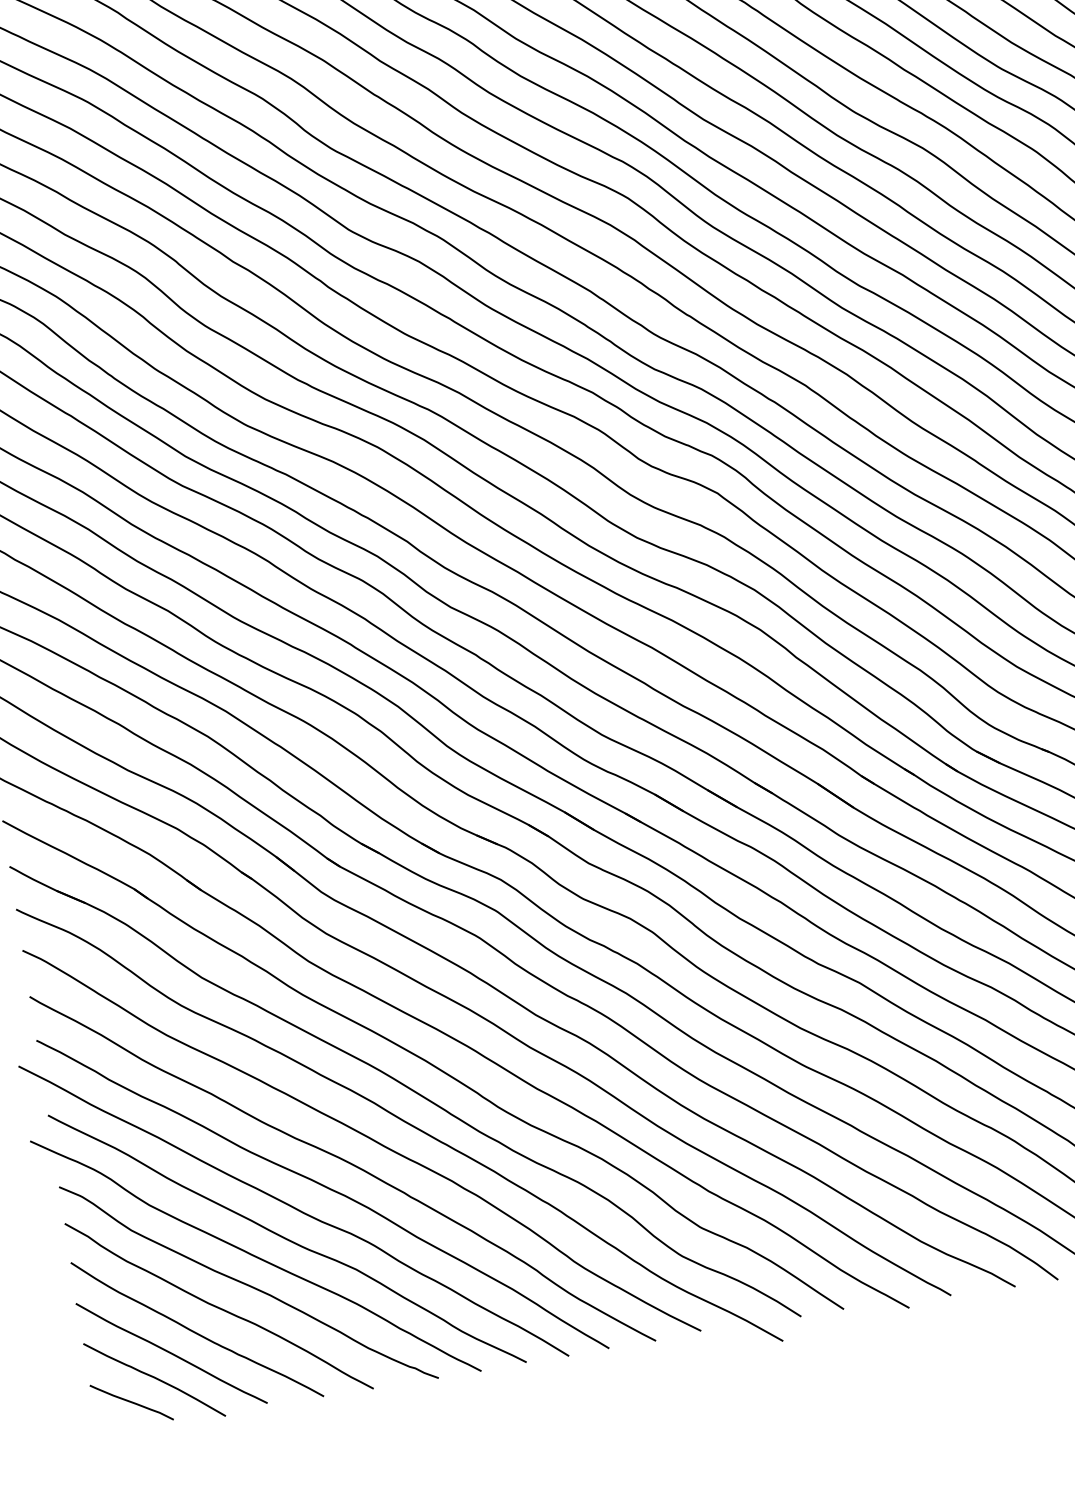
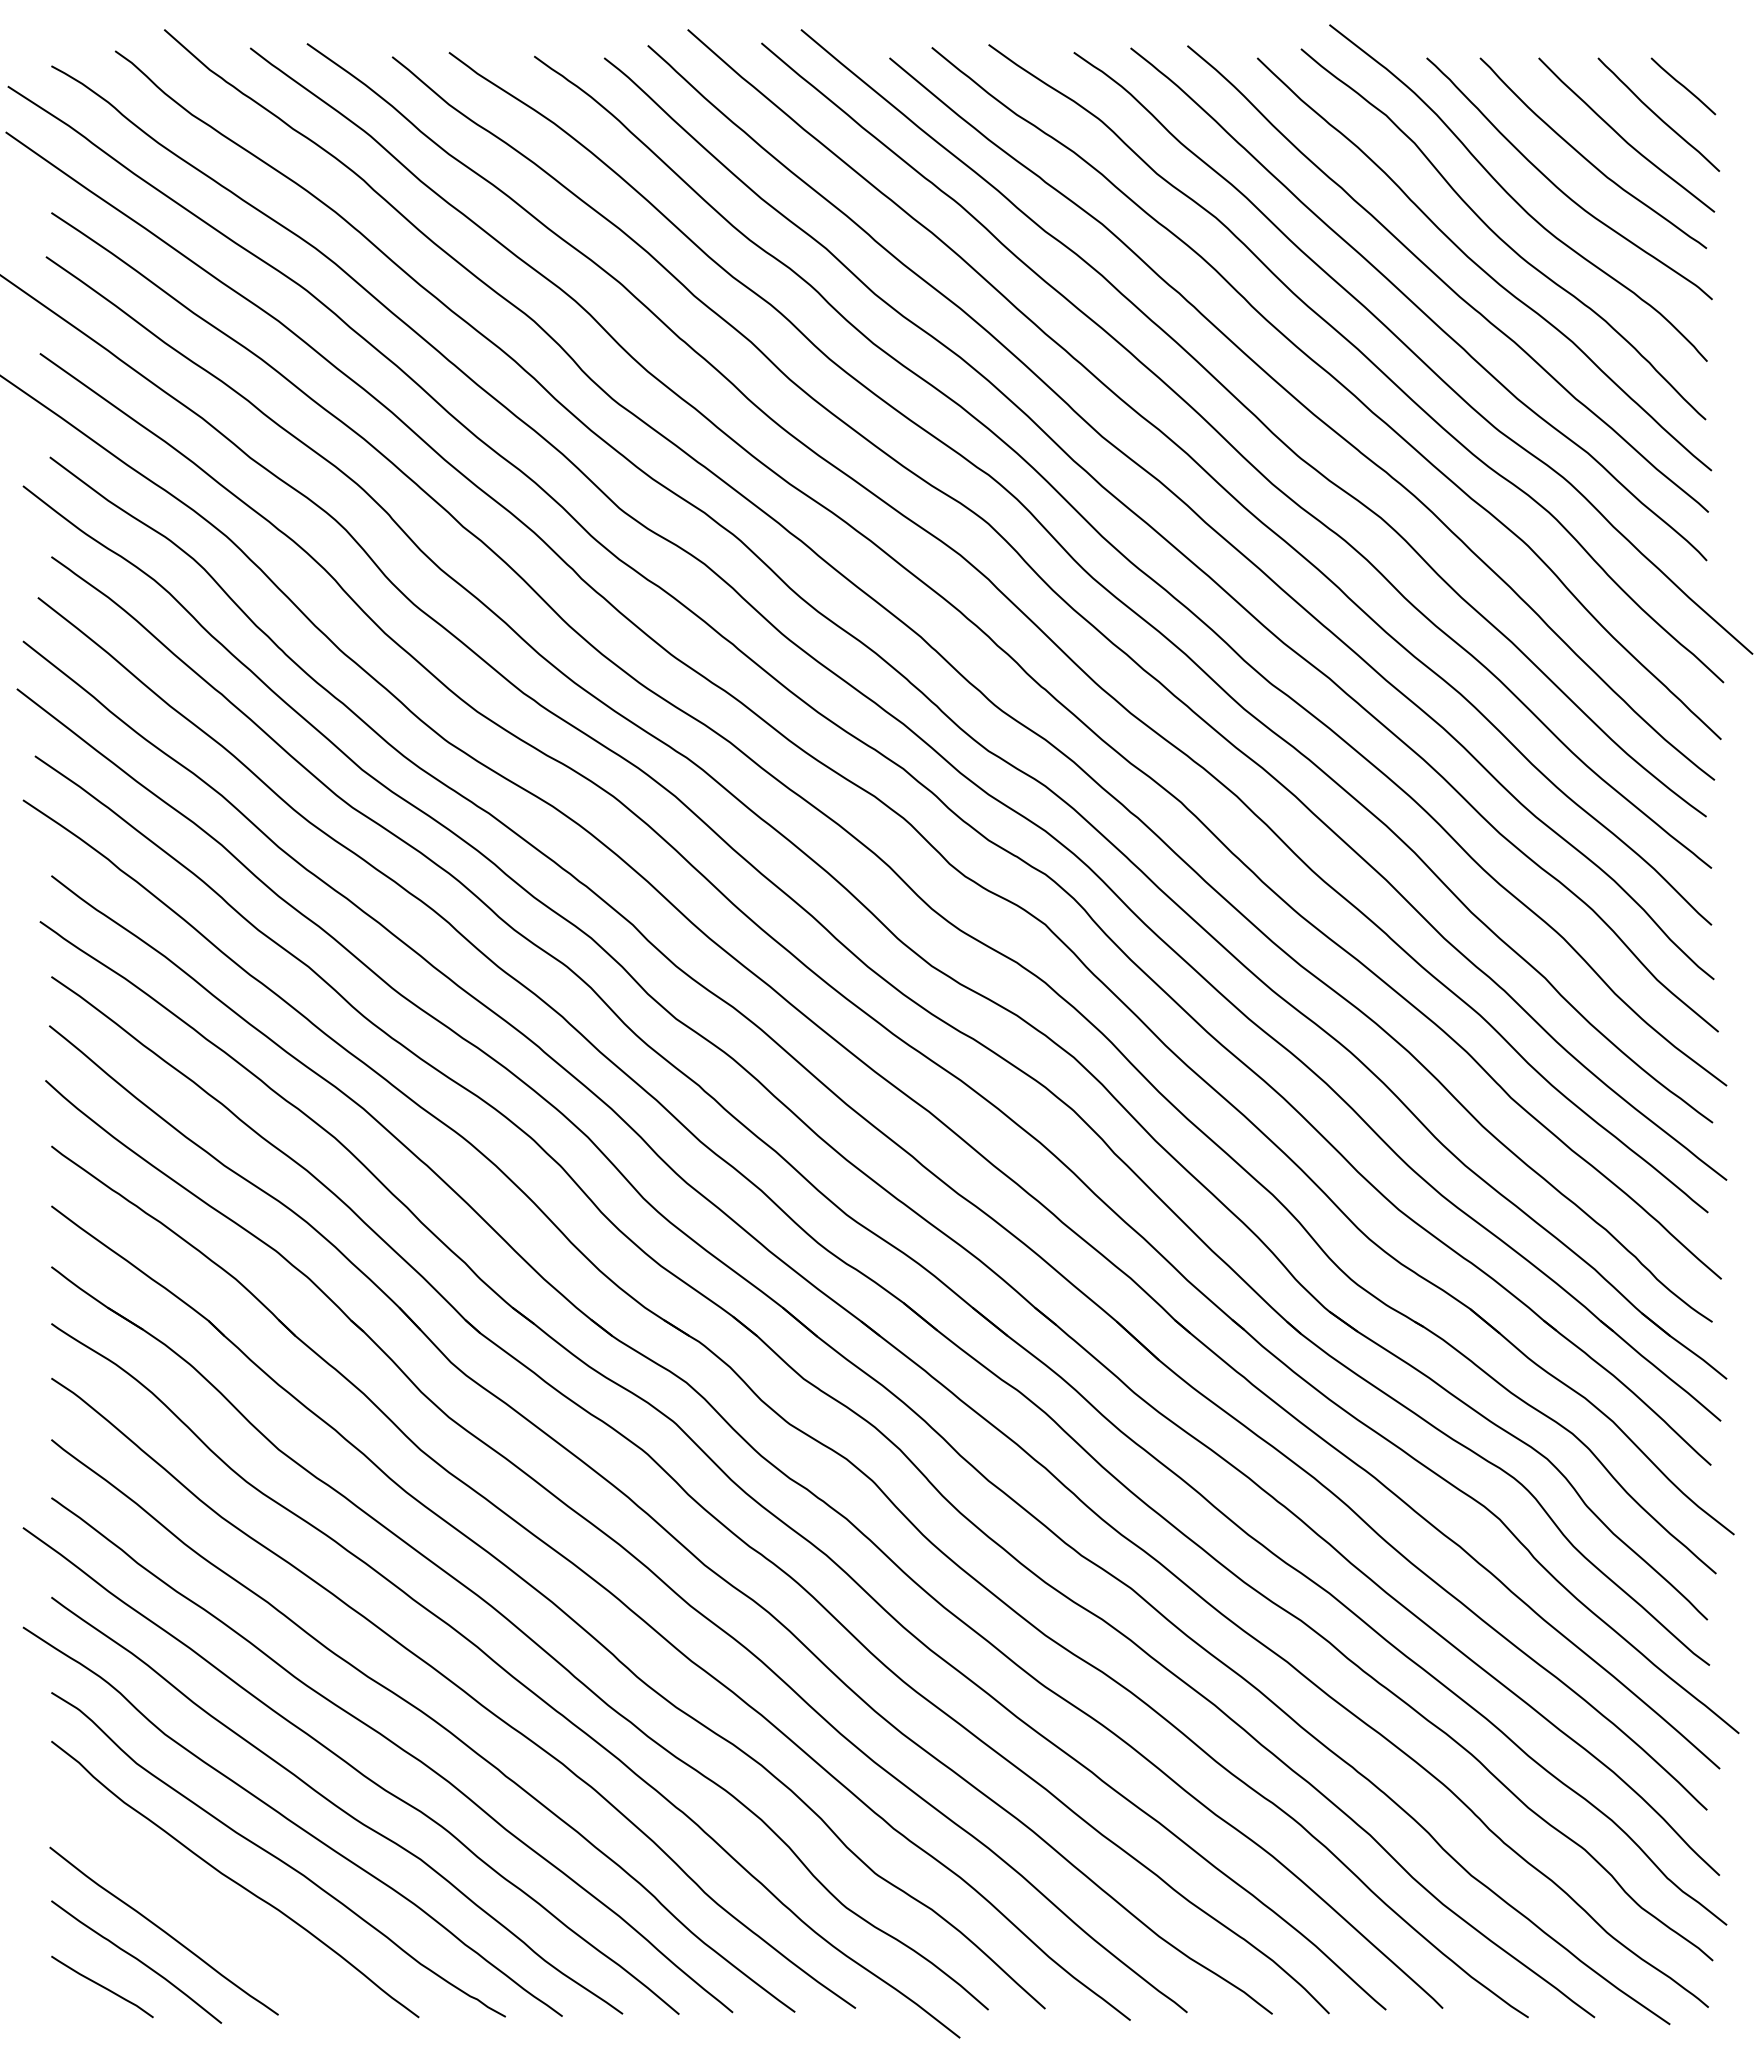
curve: (197, 1332) -> (201, 1909), removed

